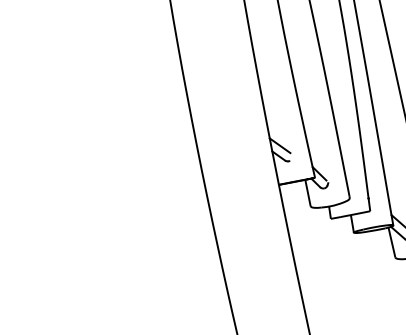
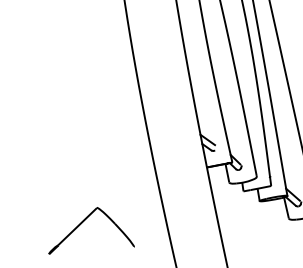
part: (103, 263) -> (83, 222), added

